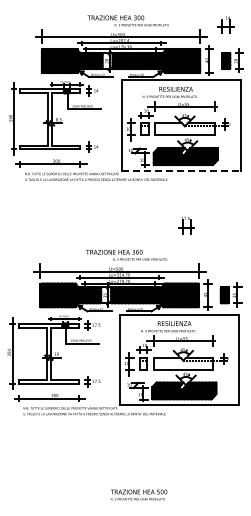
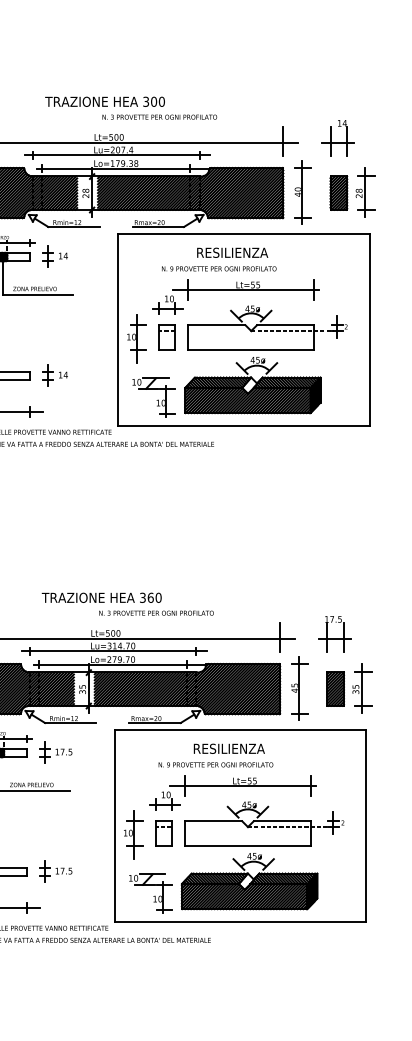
part: (225, 24) -> (337, 136), moved
line: (181, 170) -> (243, 424), dashed -> solid
part: (186, 225) -> (334, 634), moved

